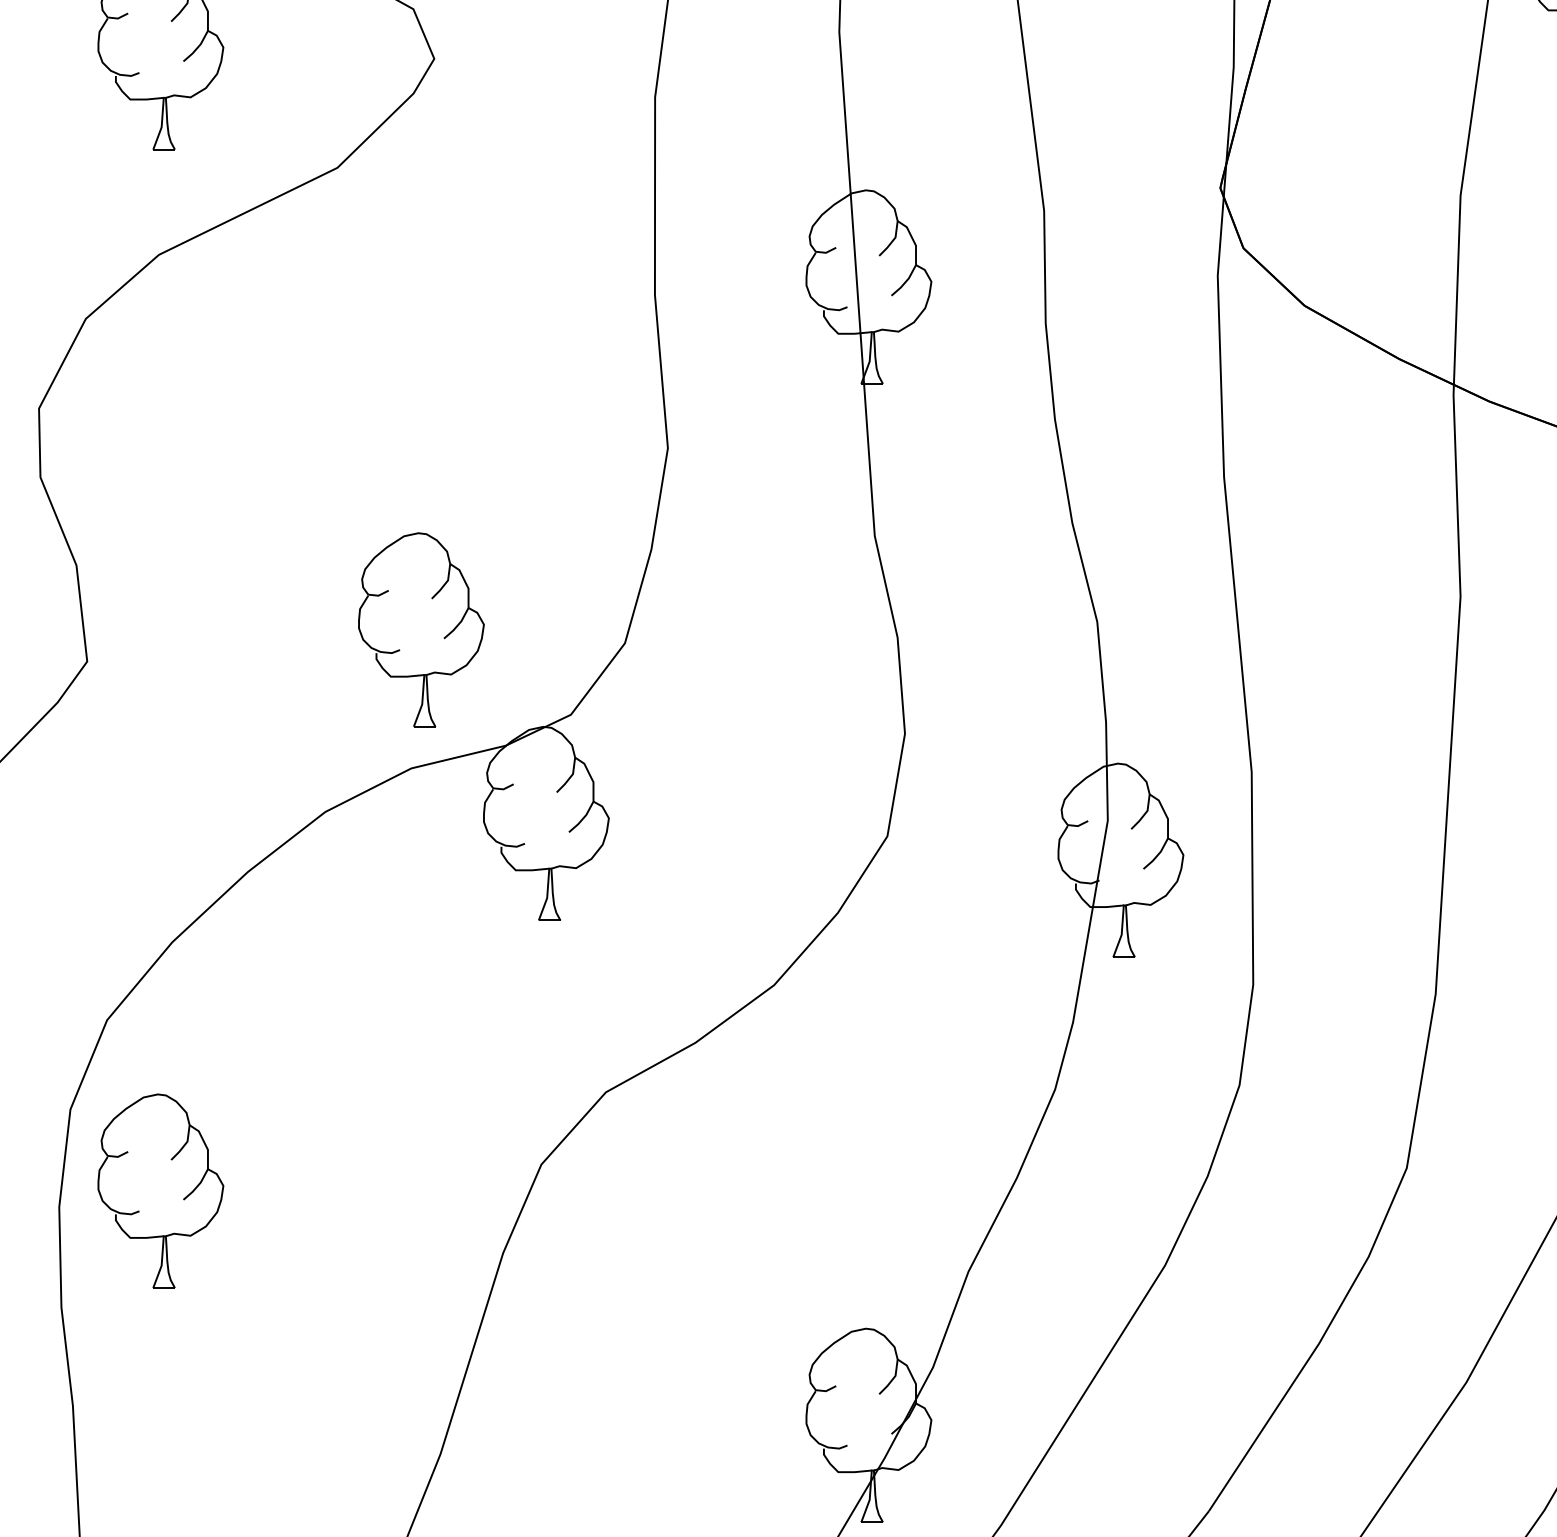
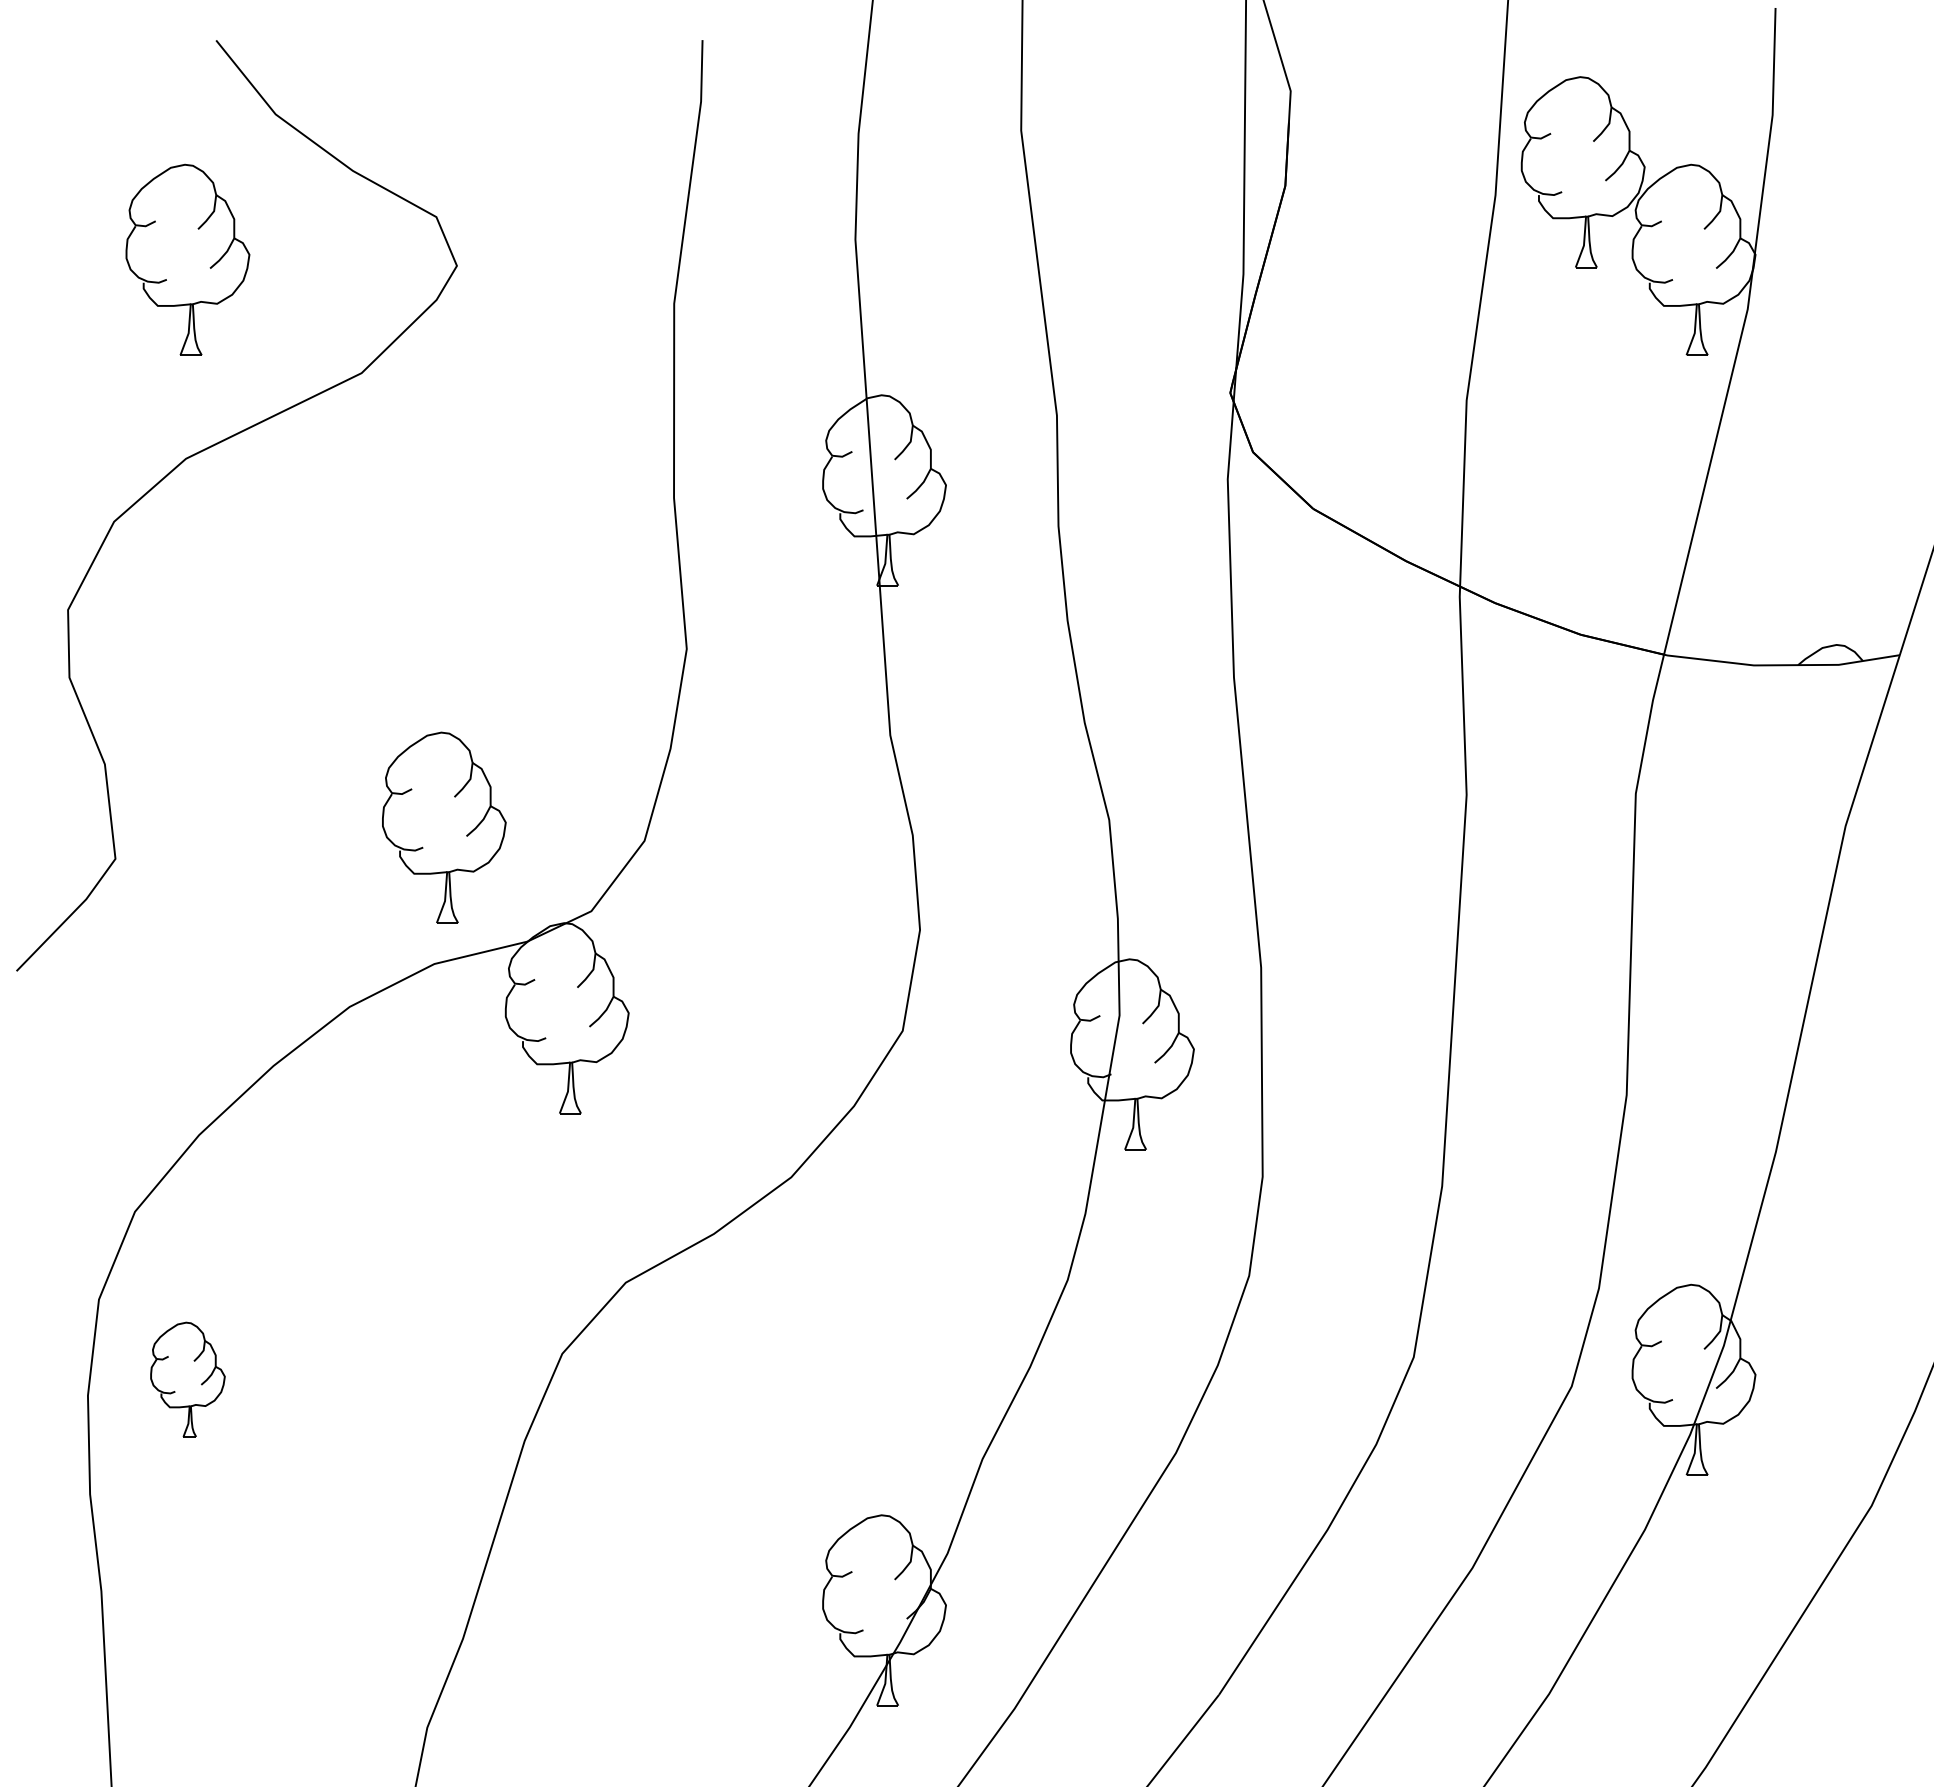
part: (160, 1190) -> (187, 1379), size x0.6

